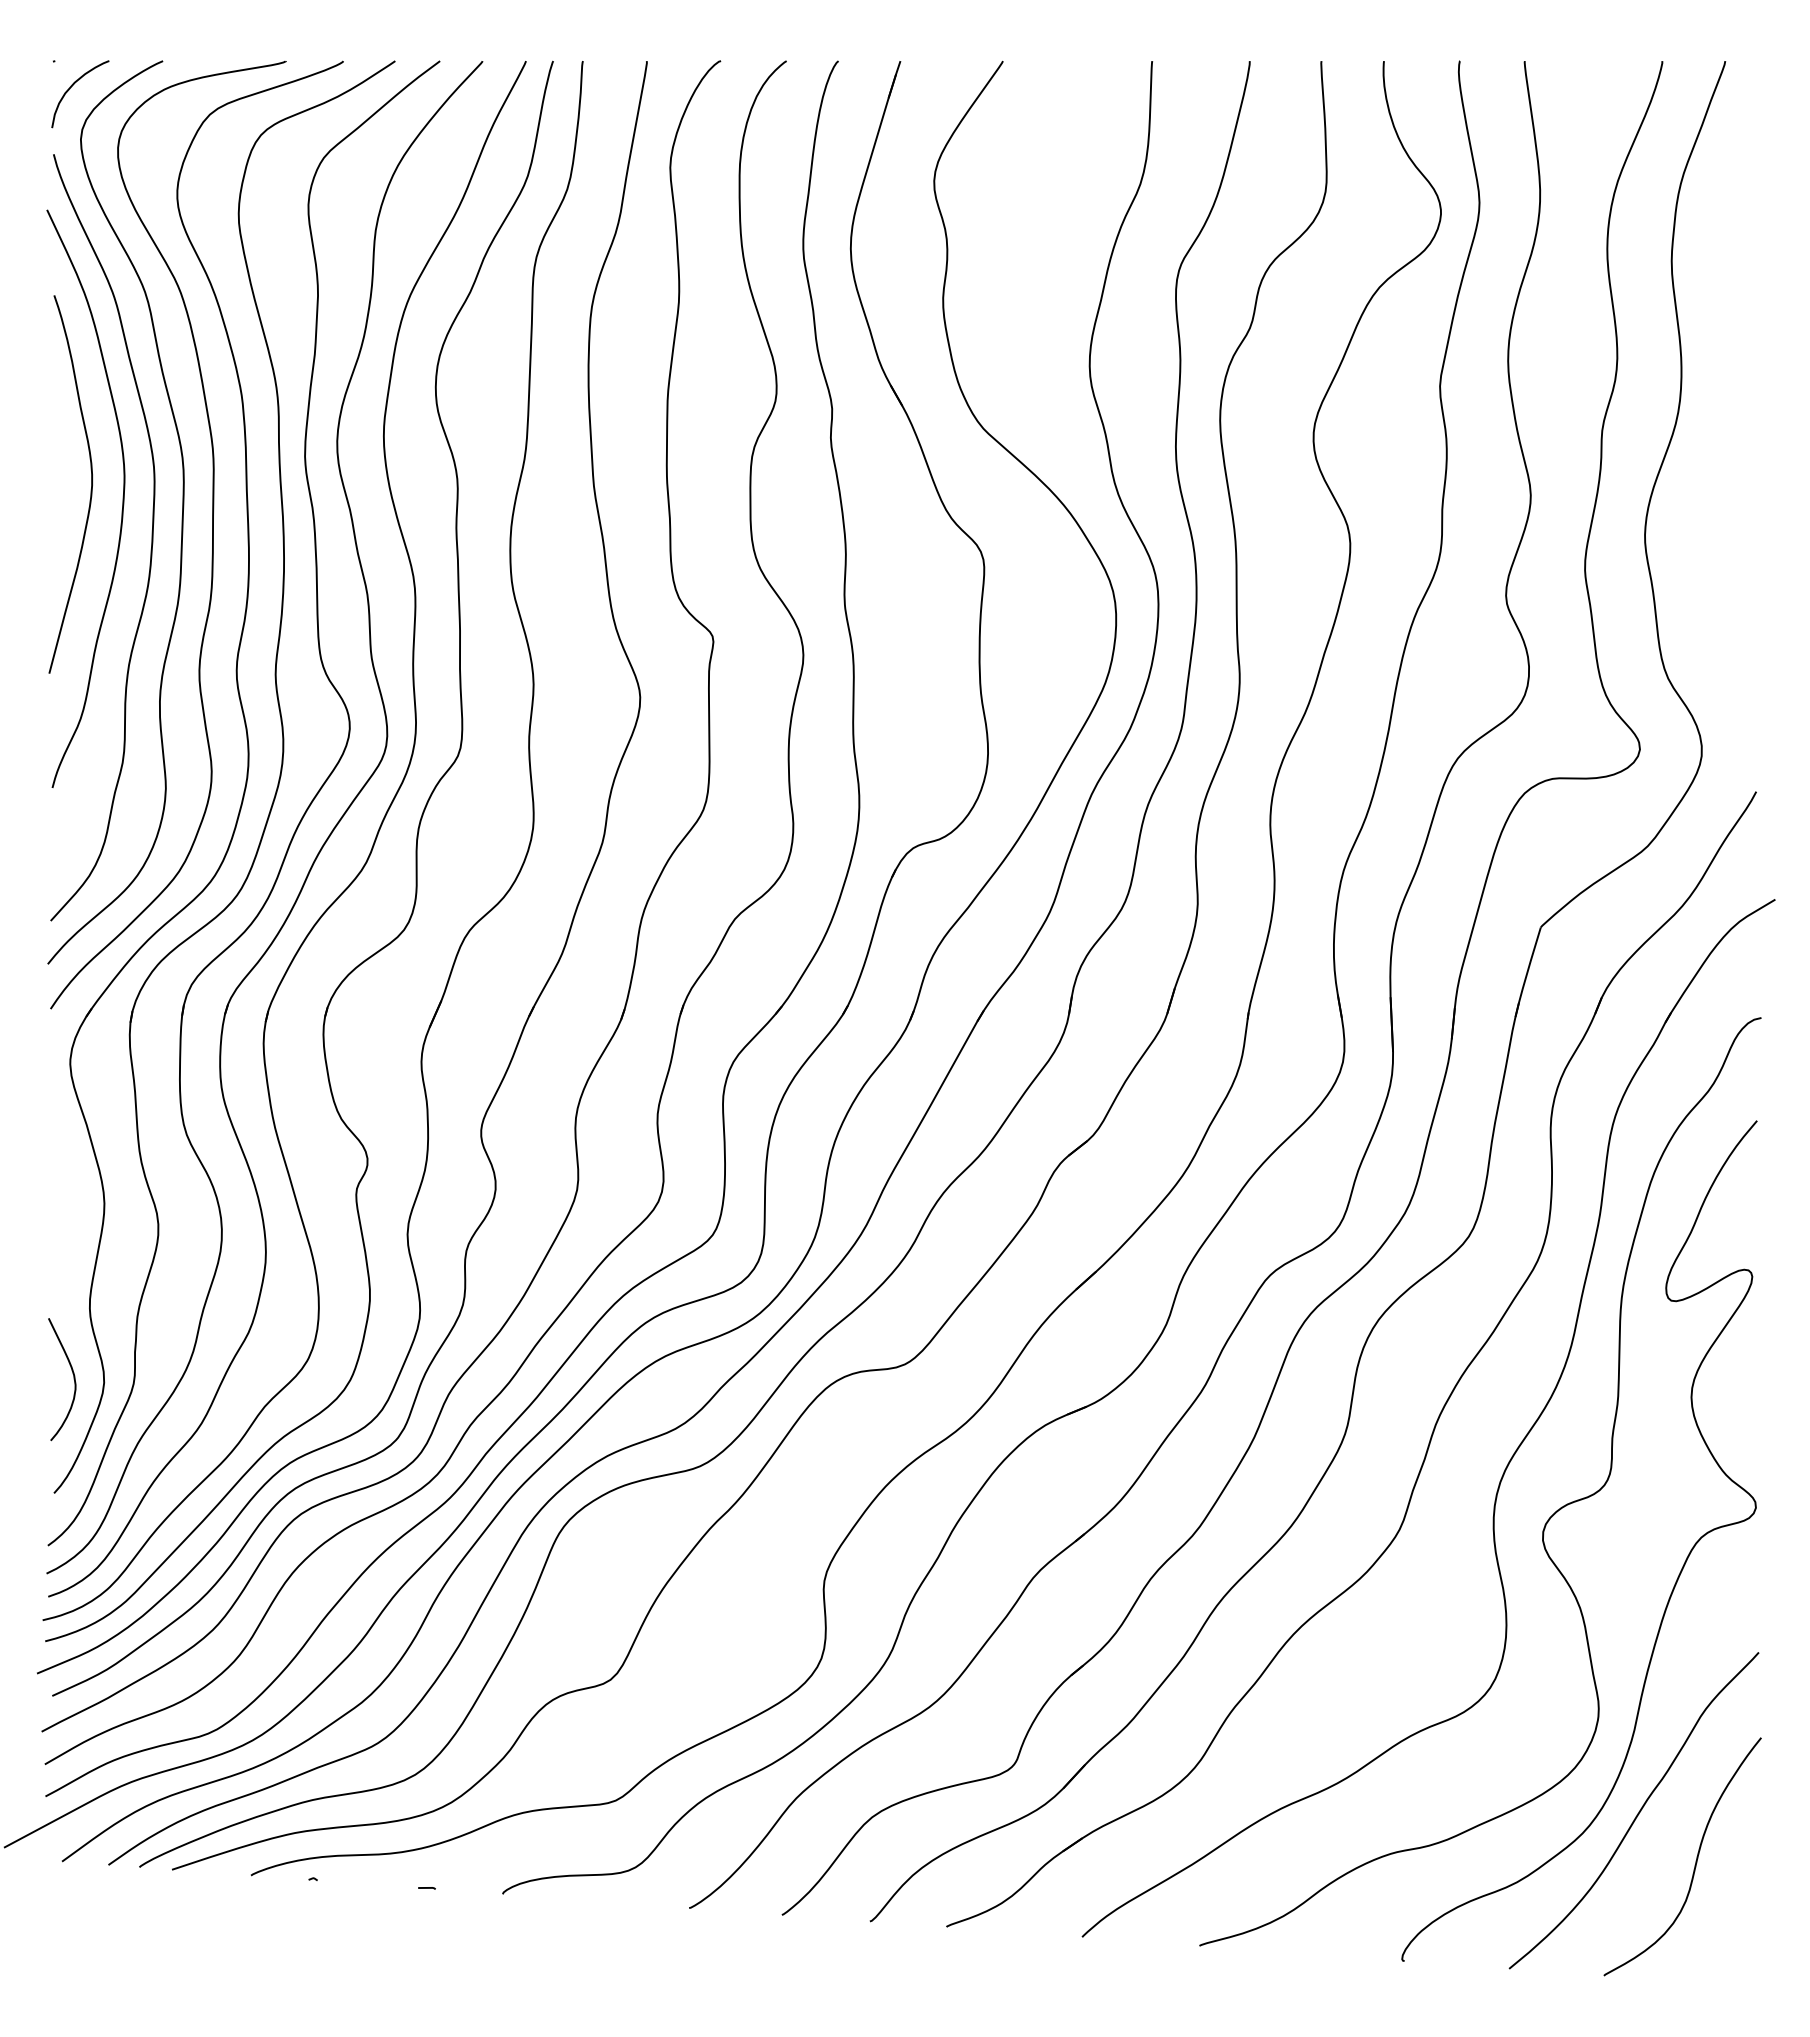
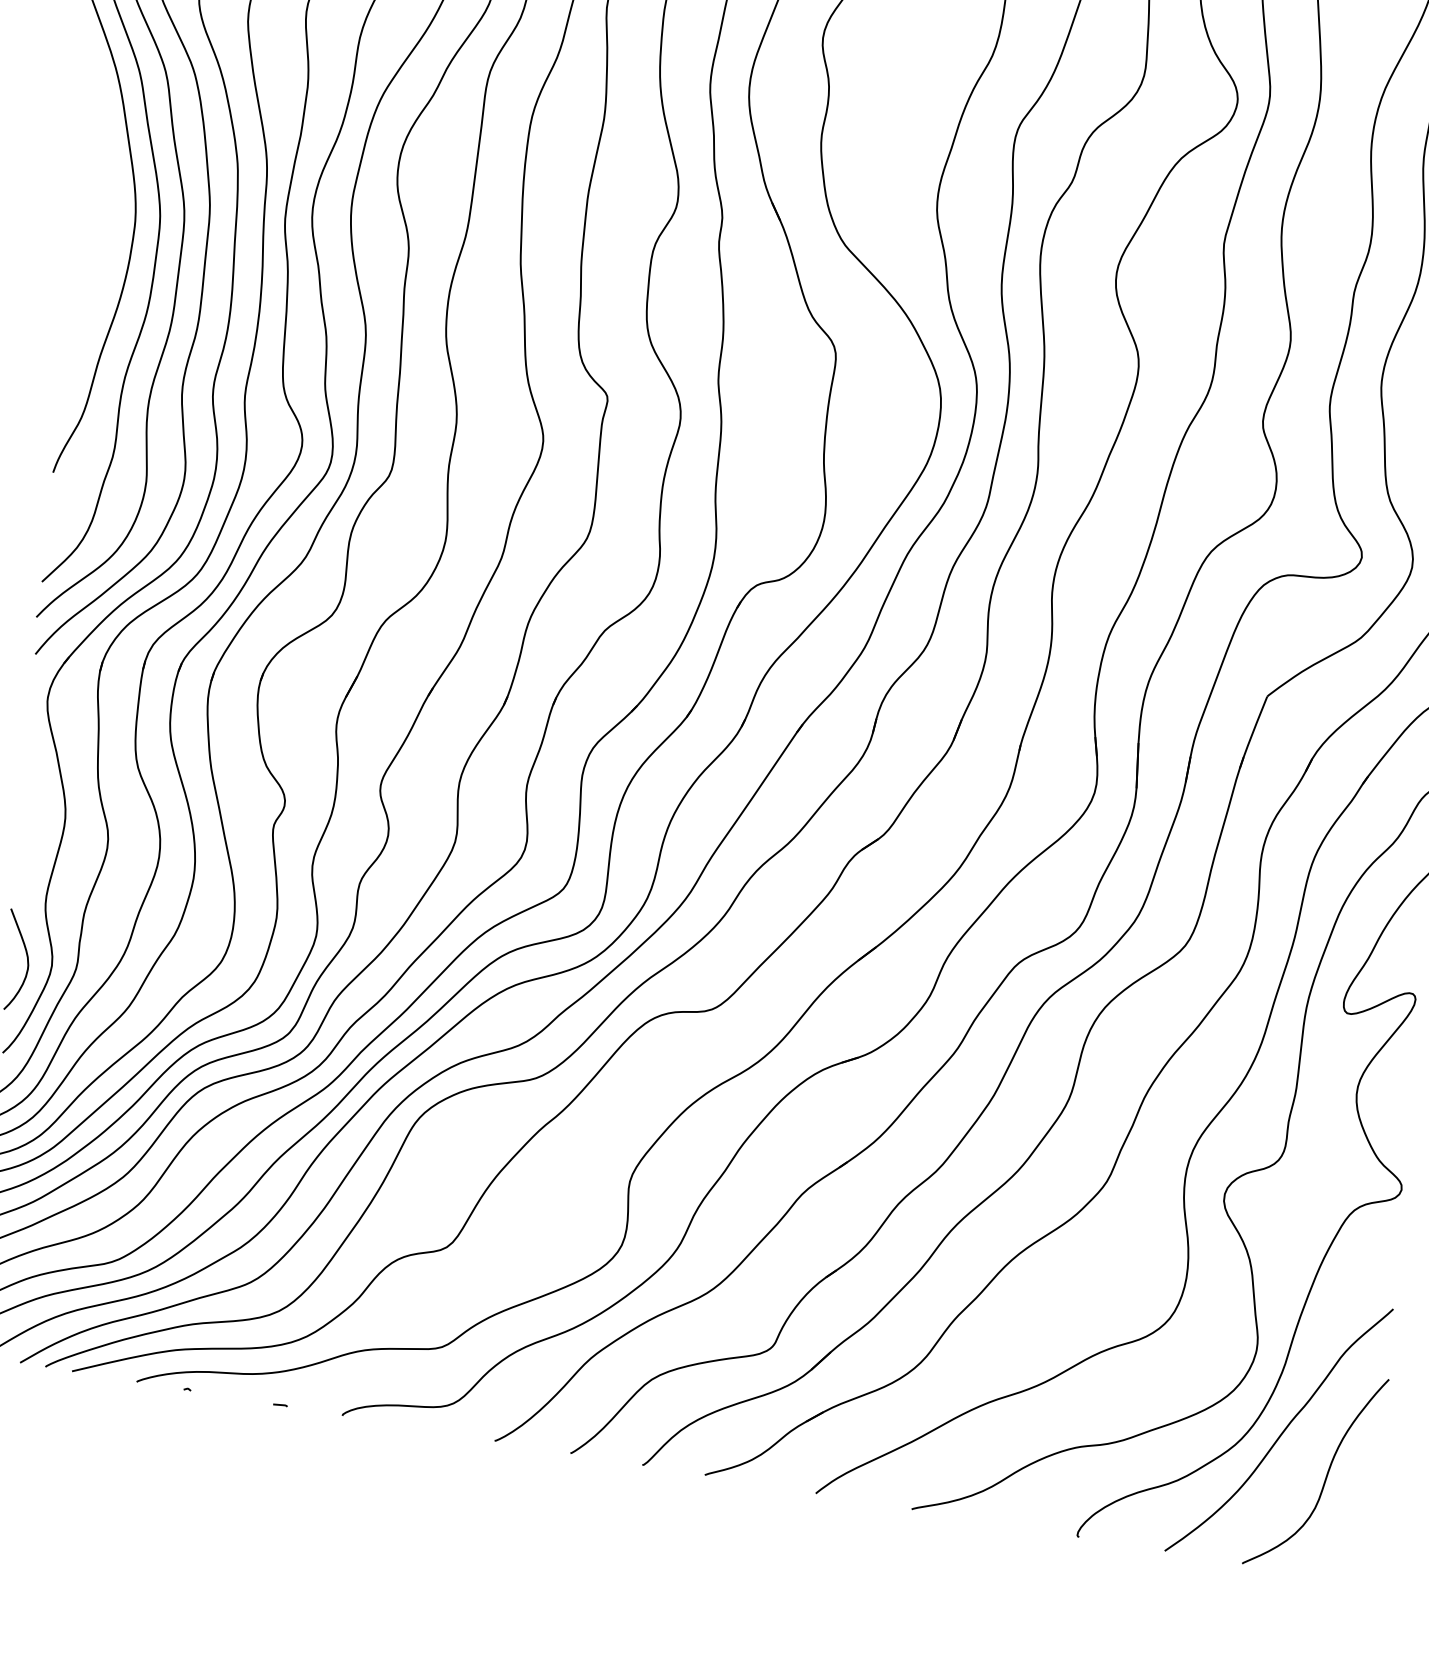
curve: (90, 489) -> (106, 229), removed

